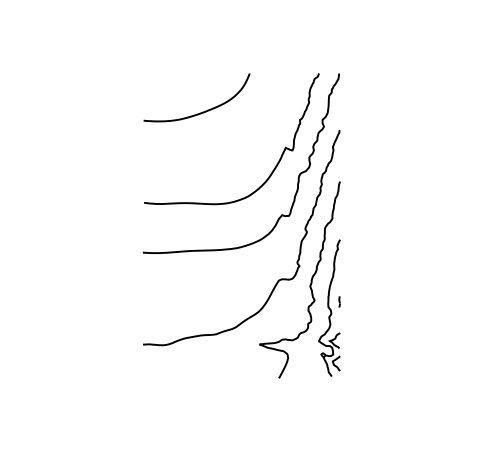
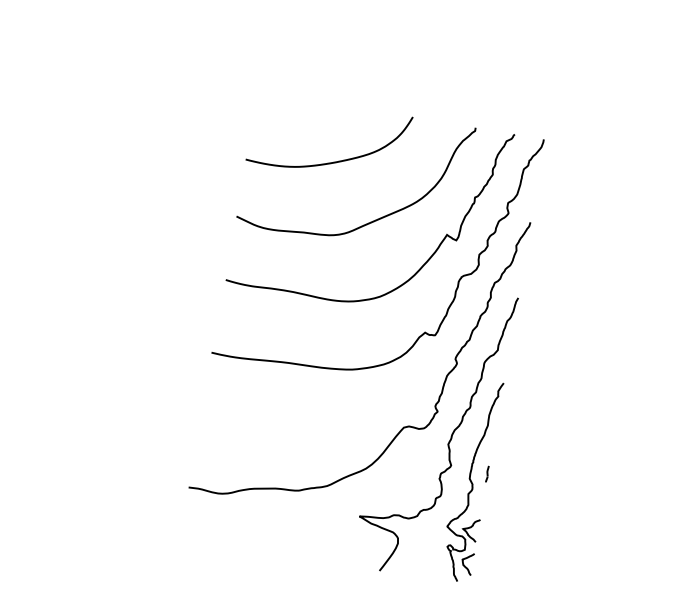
curve: (234, 146) -> (372, 220), added

